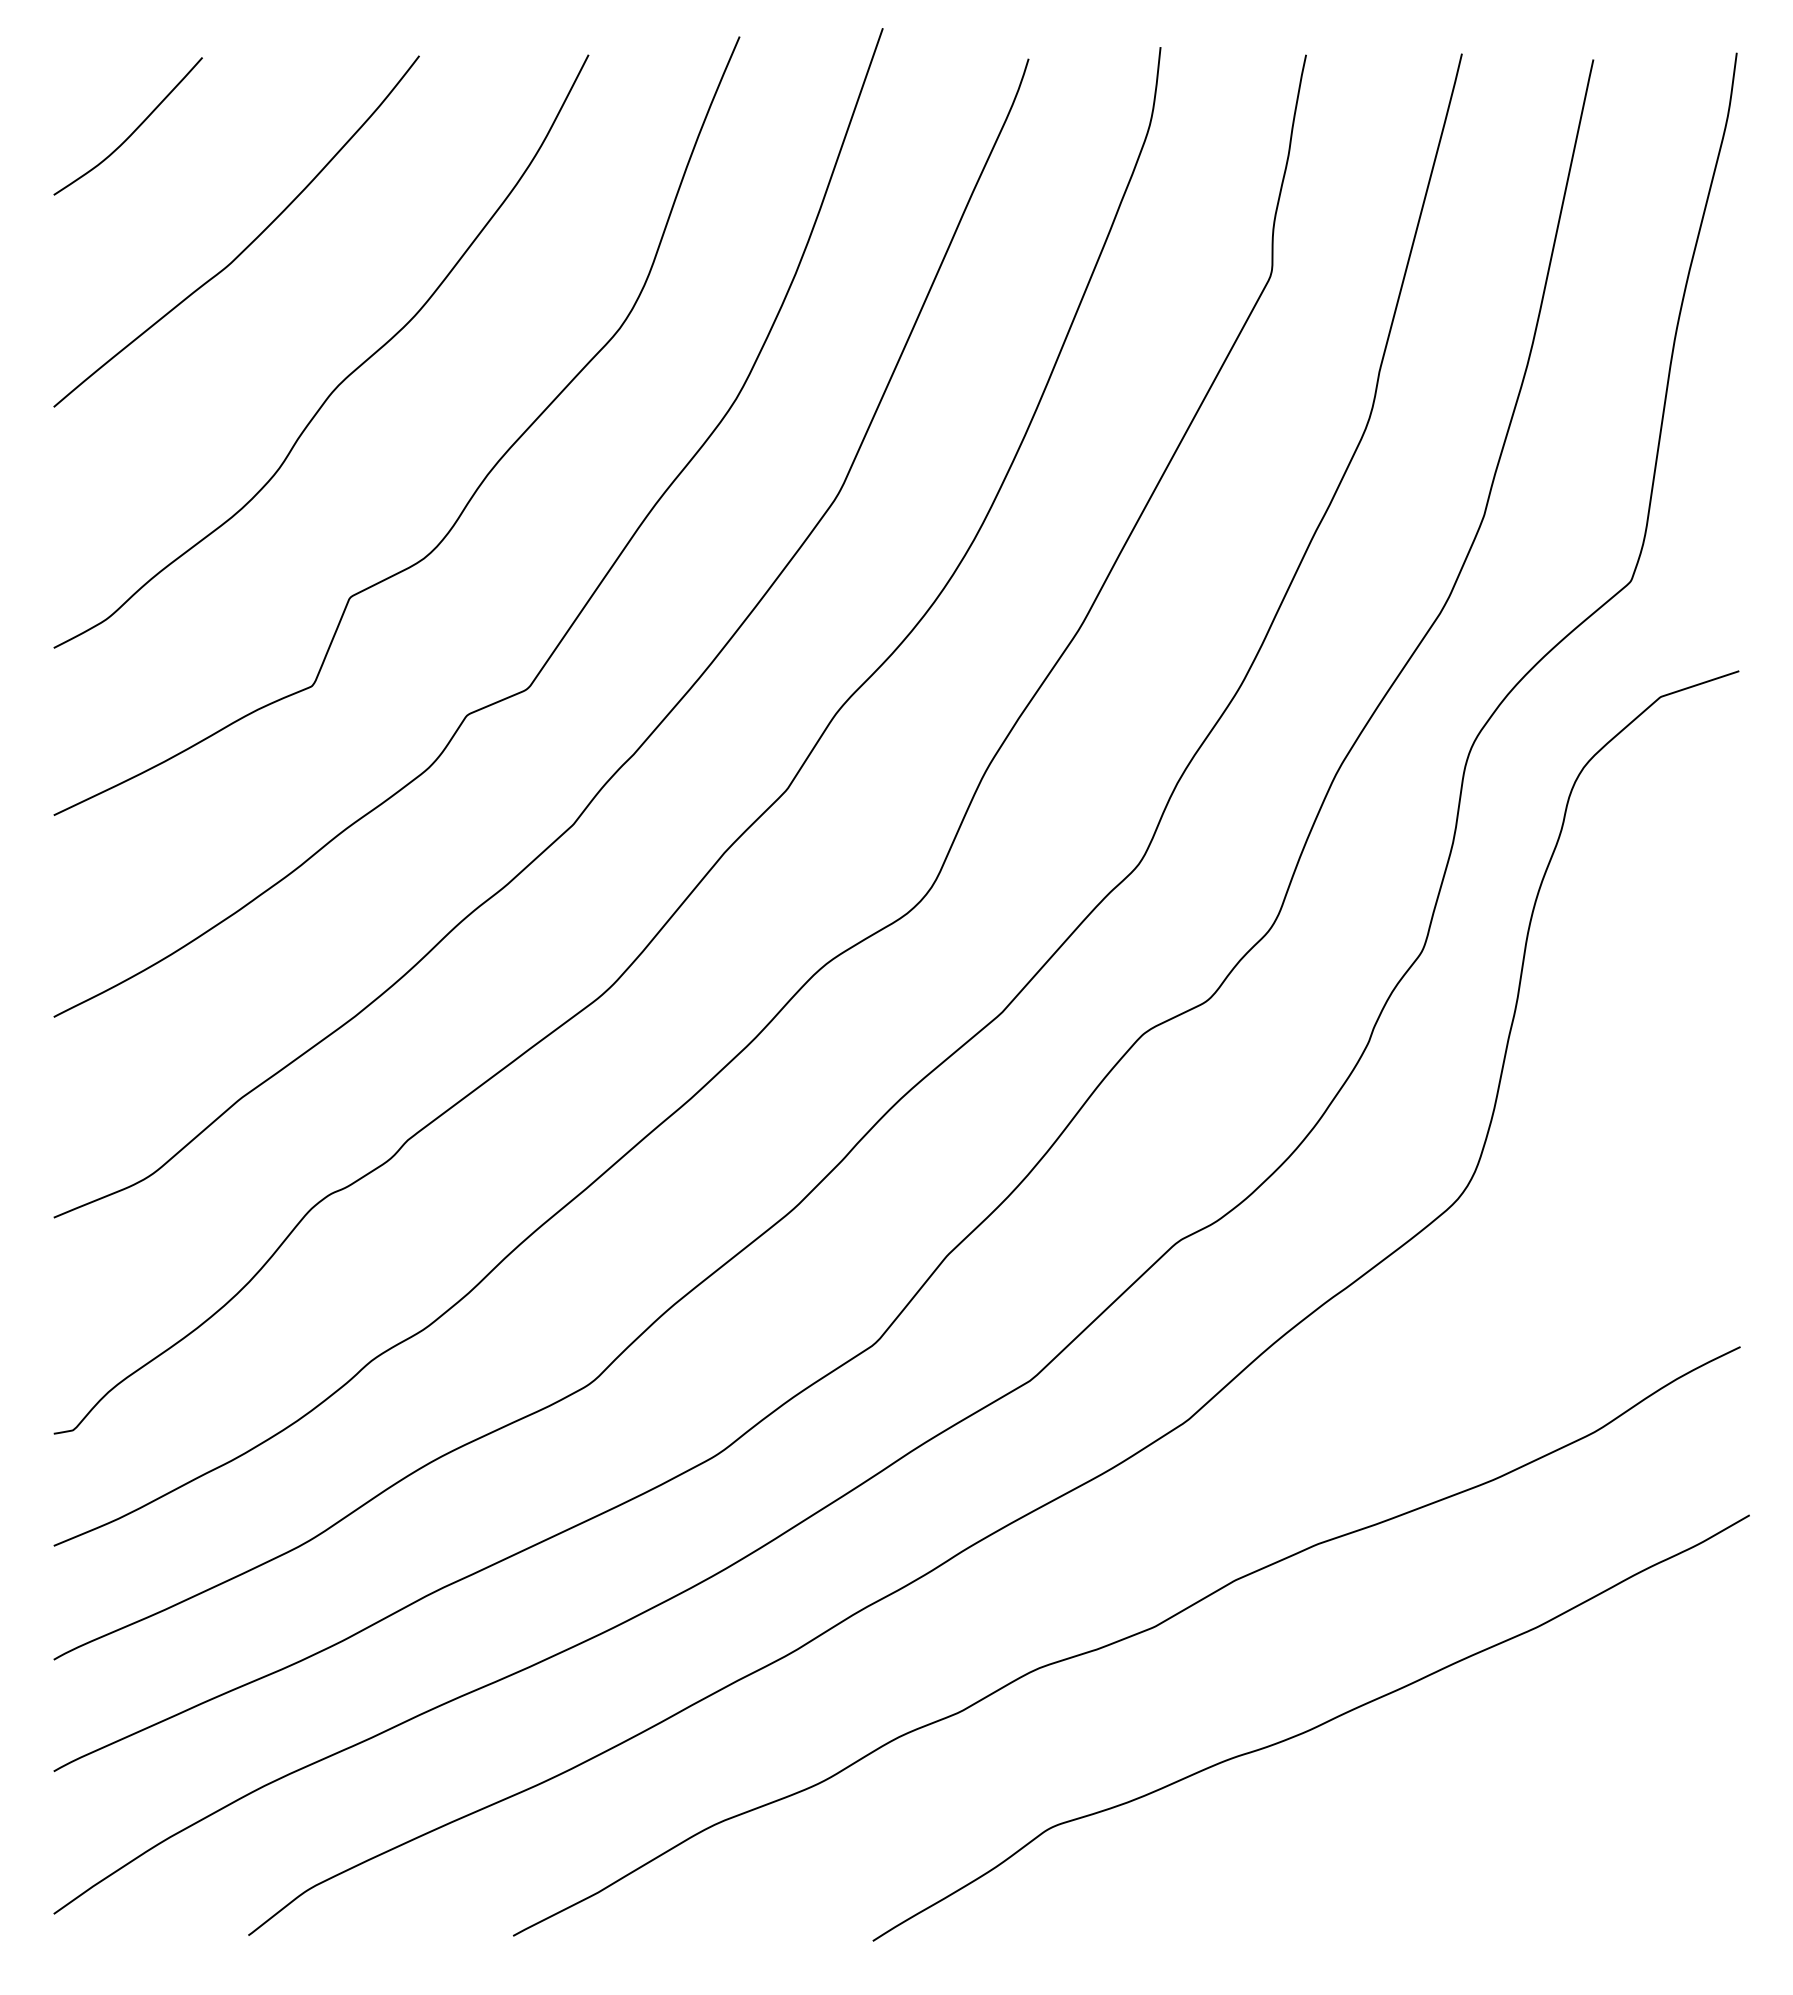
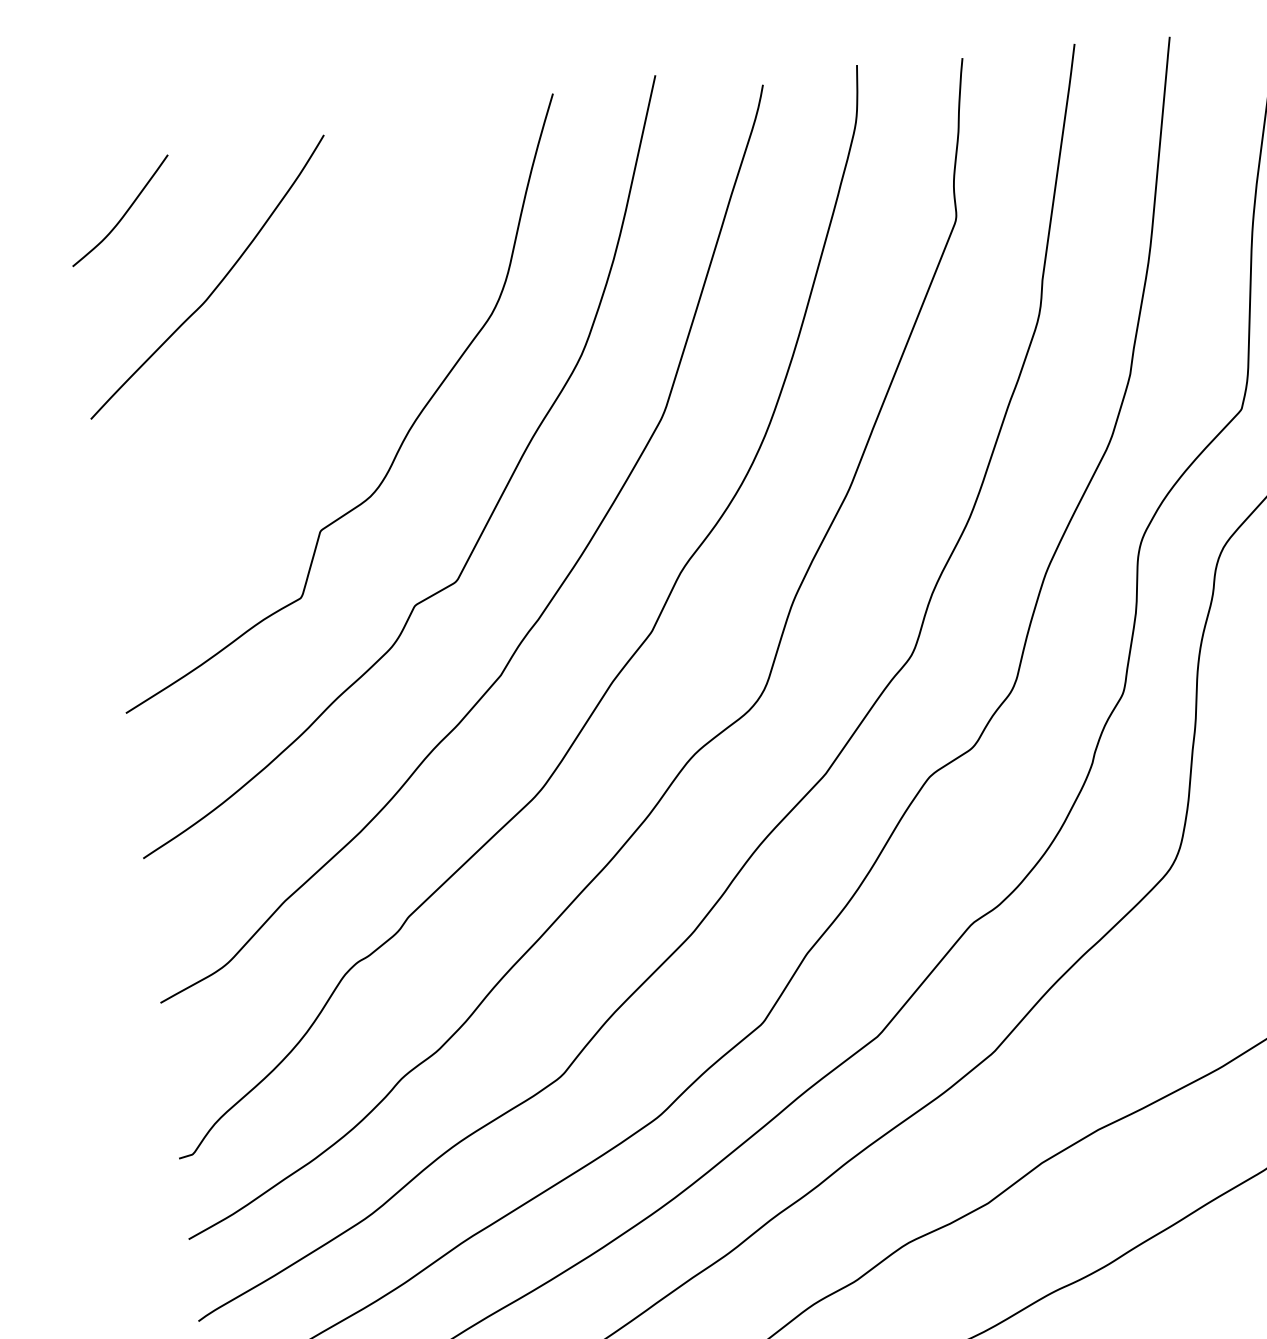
curve: (346, 376) -> (299, 372), removed

